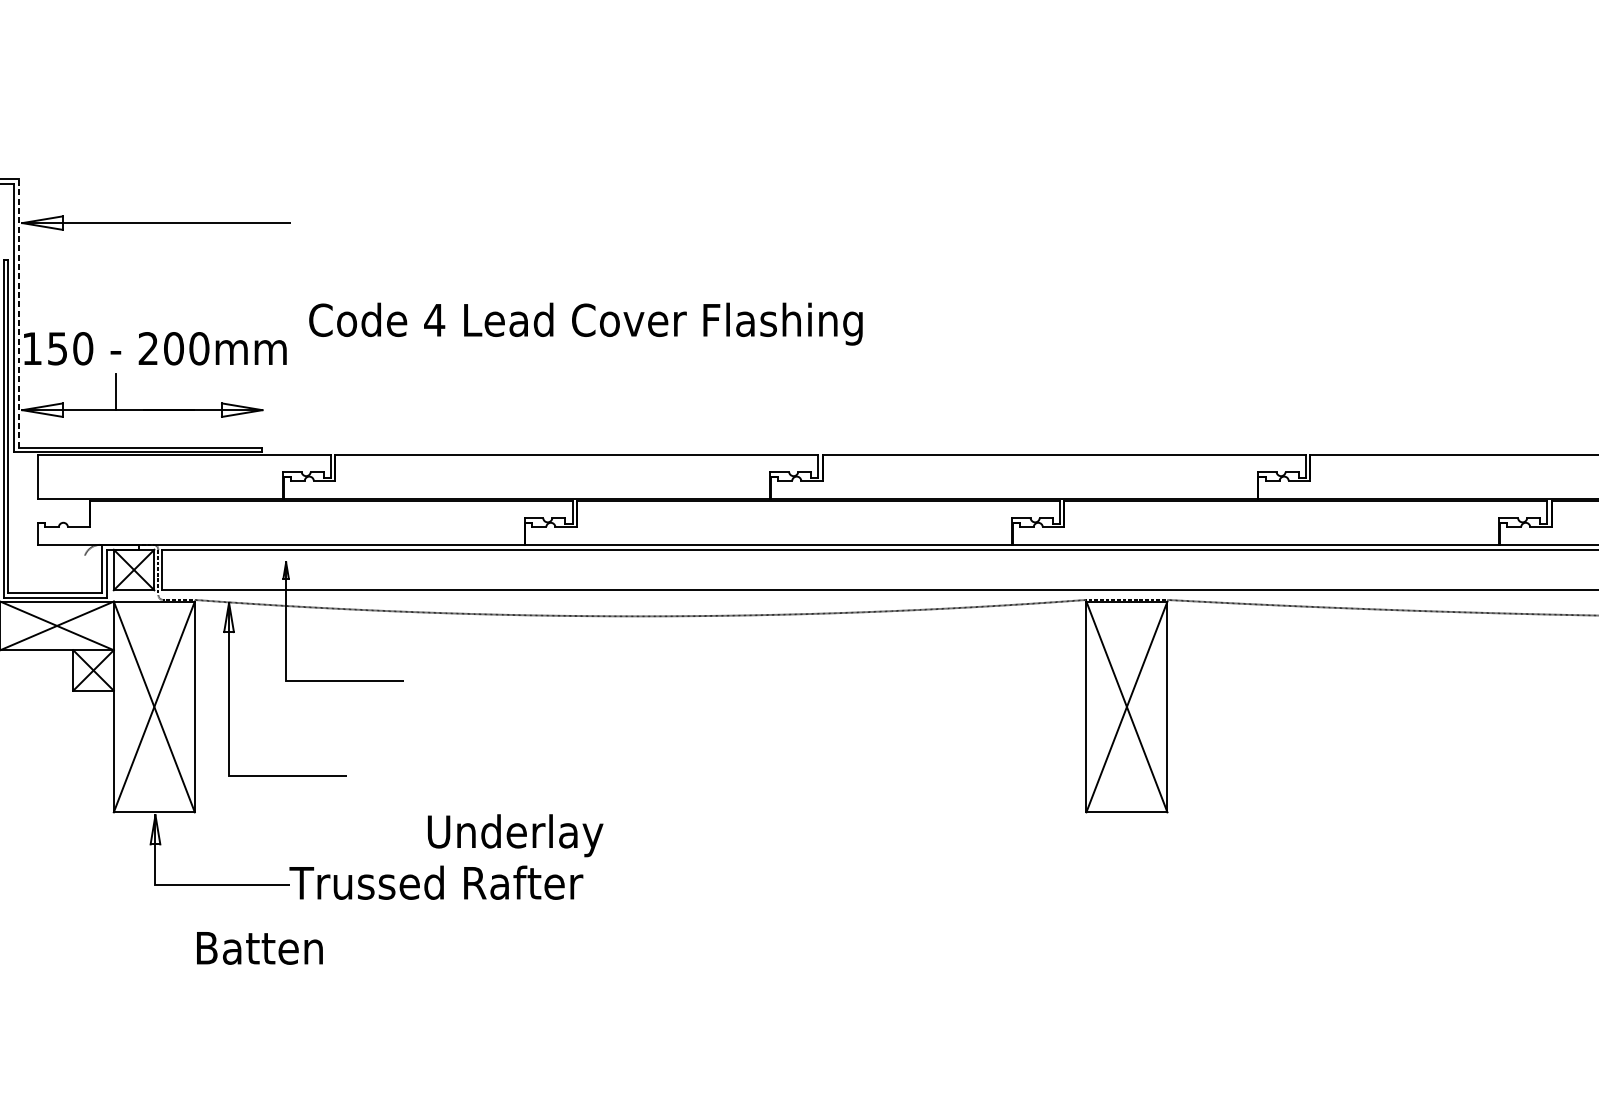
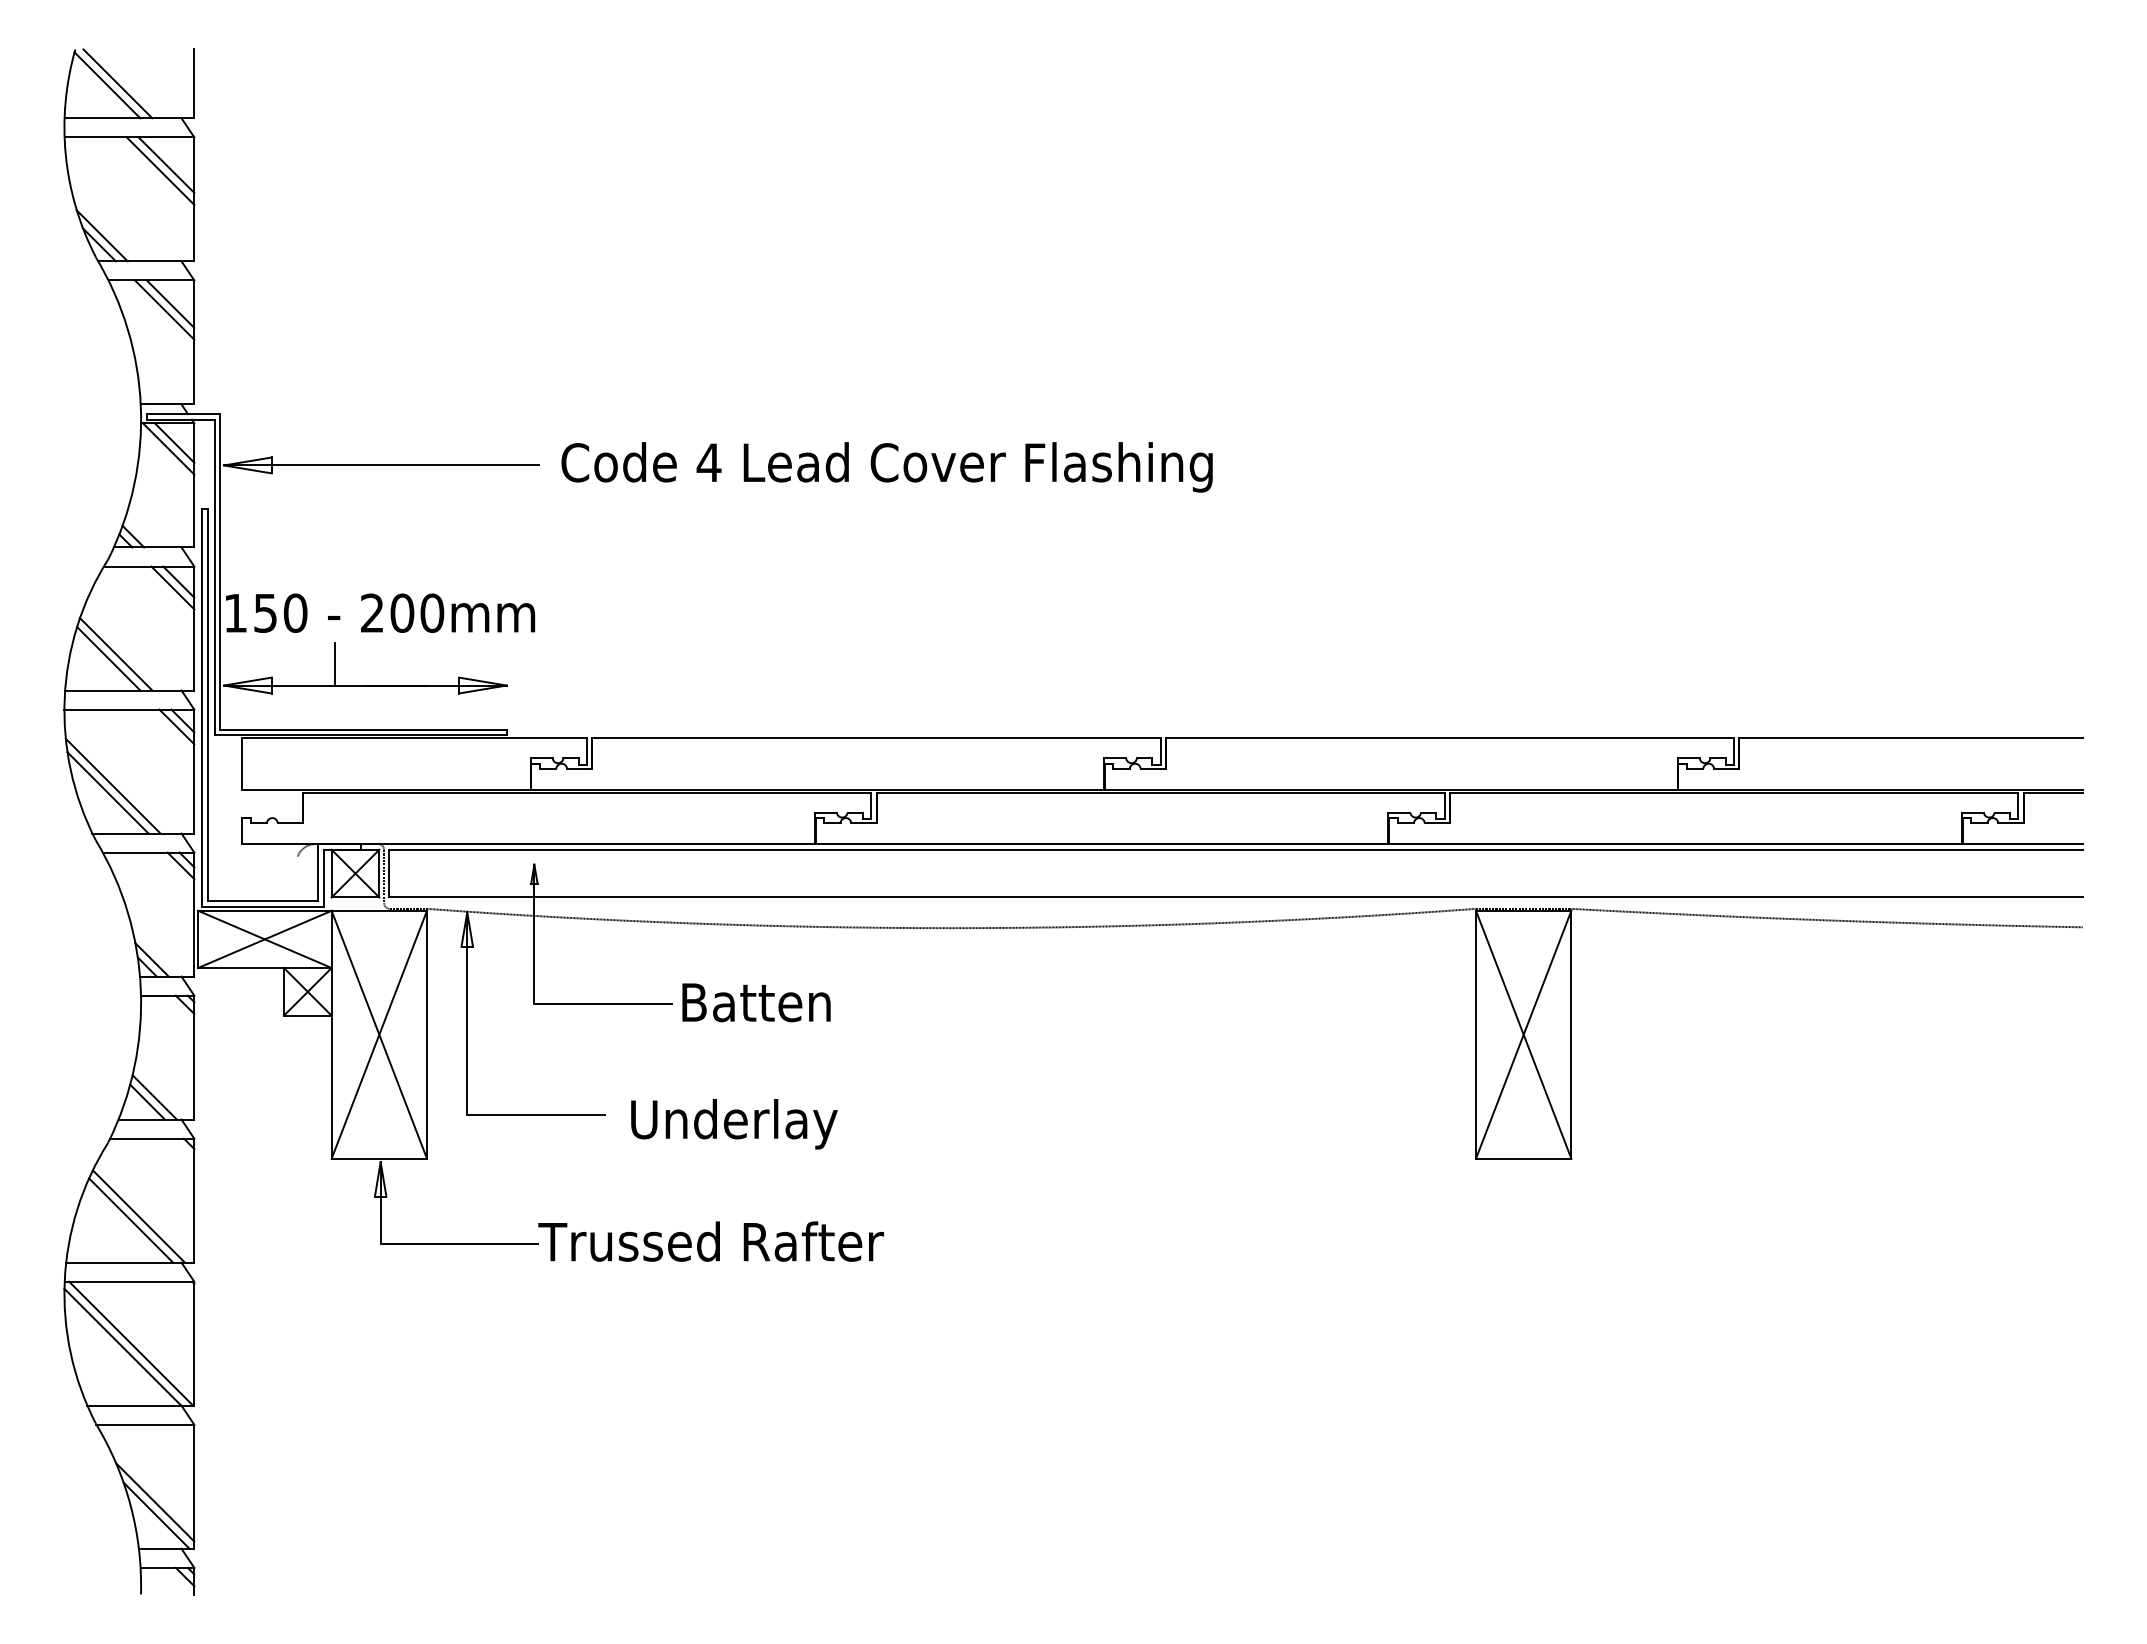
line: (19, 313) -> (220, 571), dashed -> solid
text: (585, 324) -> (886, 467), moved
text: (515, 835) -> (734, 1124), moved
text: (259, 948) -> (756, 1002), moved

